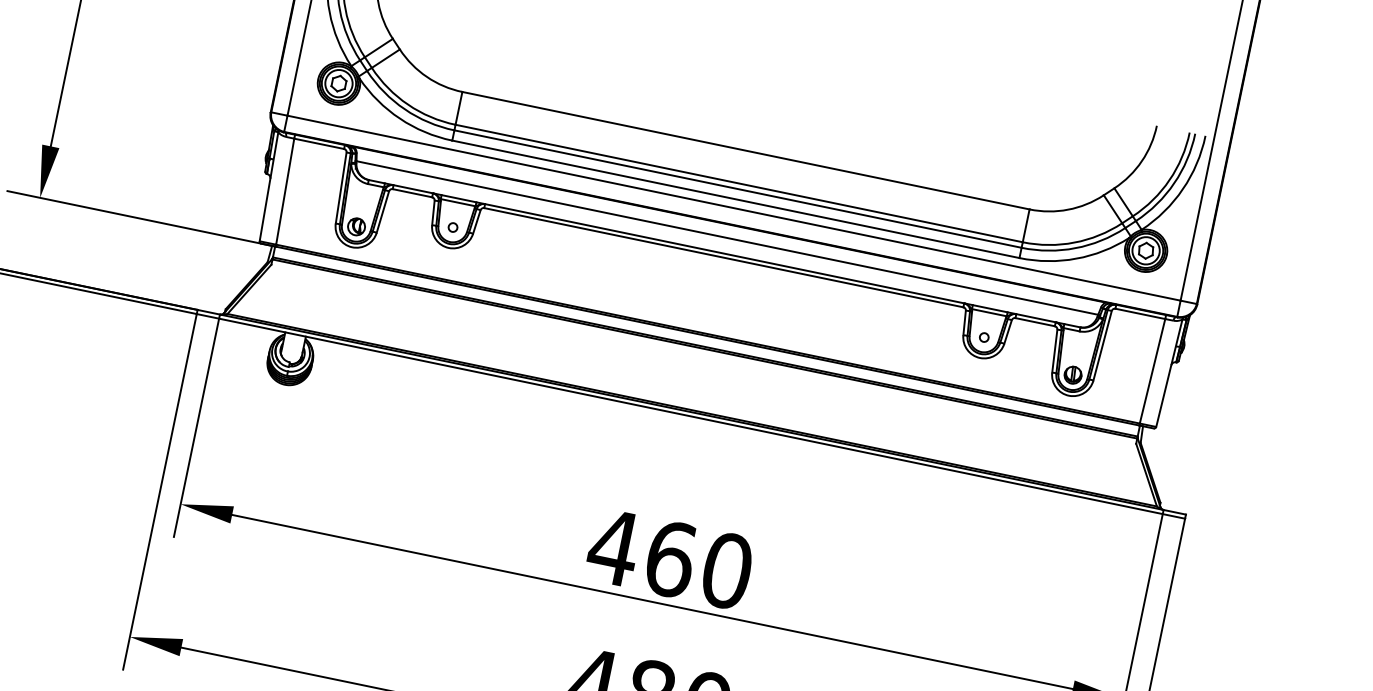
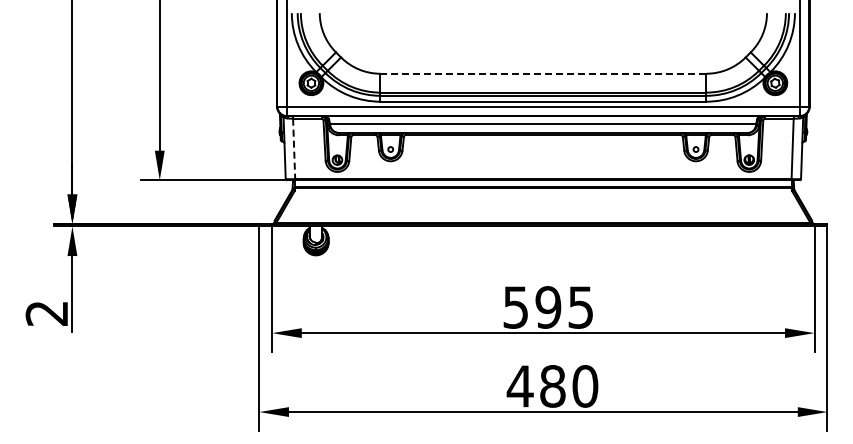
line: (746, 150) -> (543, 73), solid -> dashed
line: (285, 192) -> (294, 149), solid -> dashed
text: (668, 558) -> (547, 307), 460 -> 595

